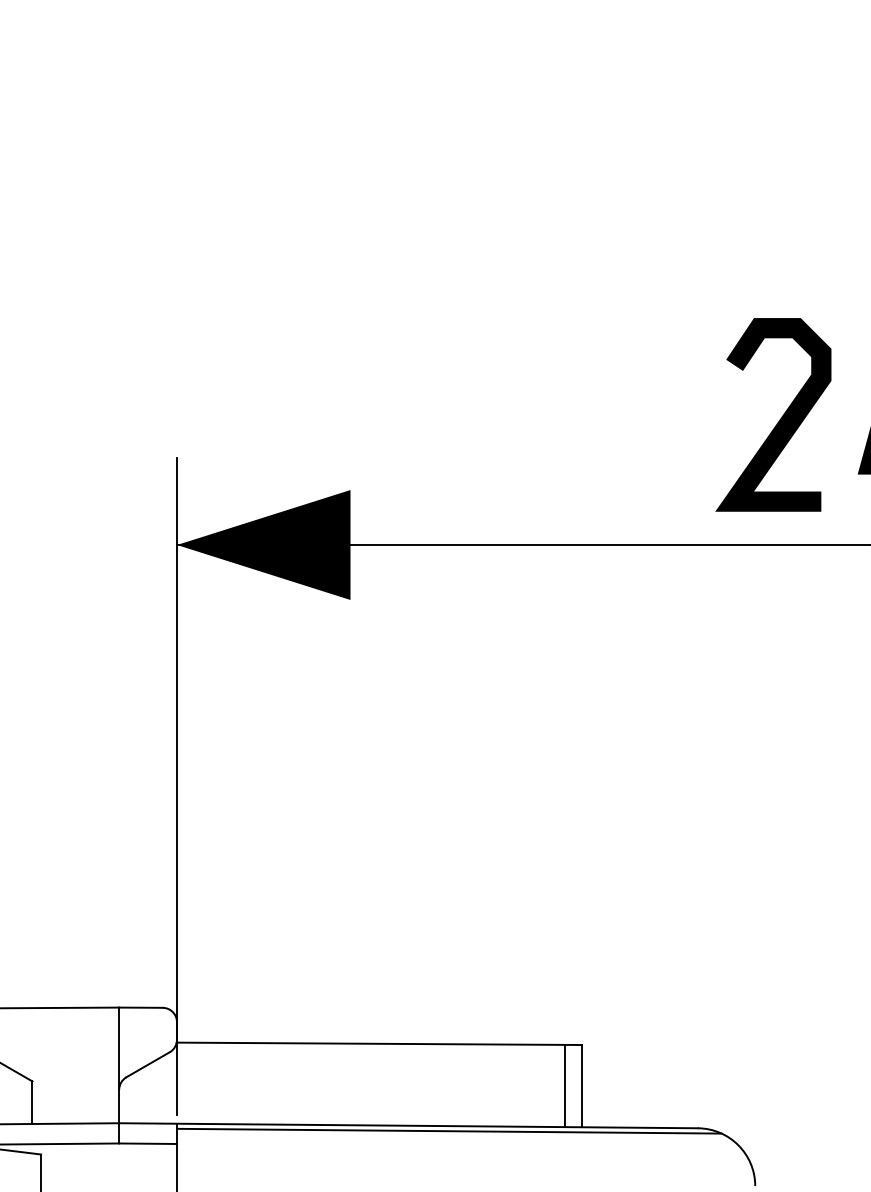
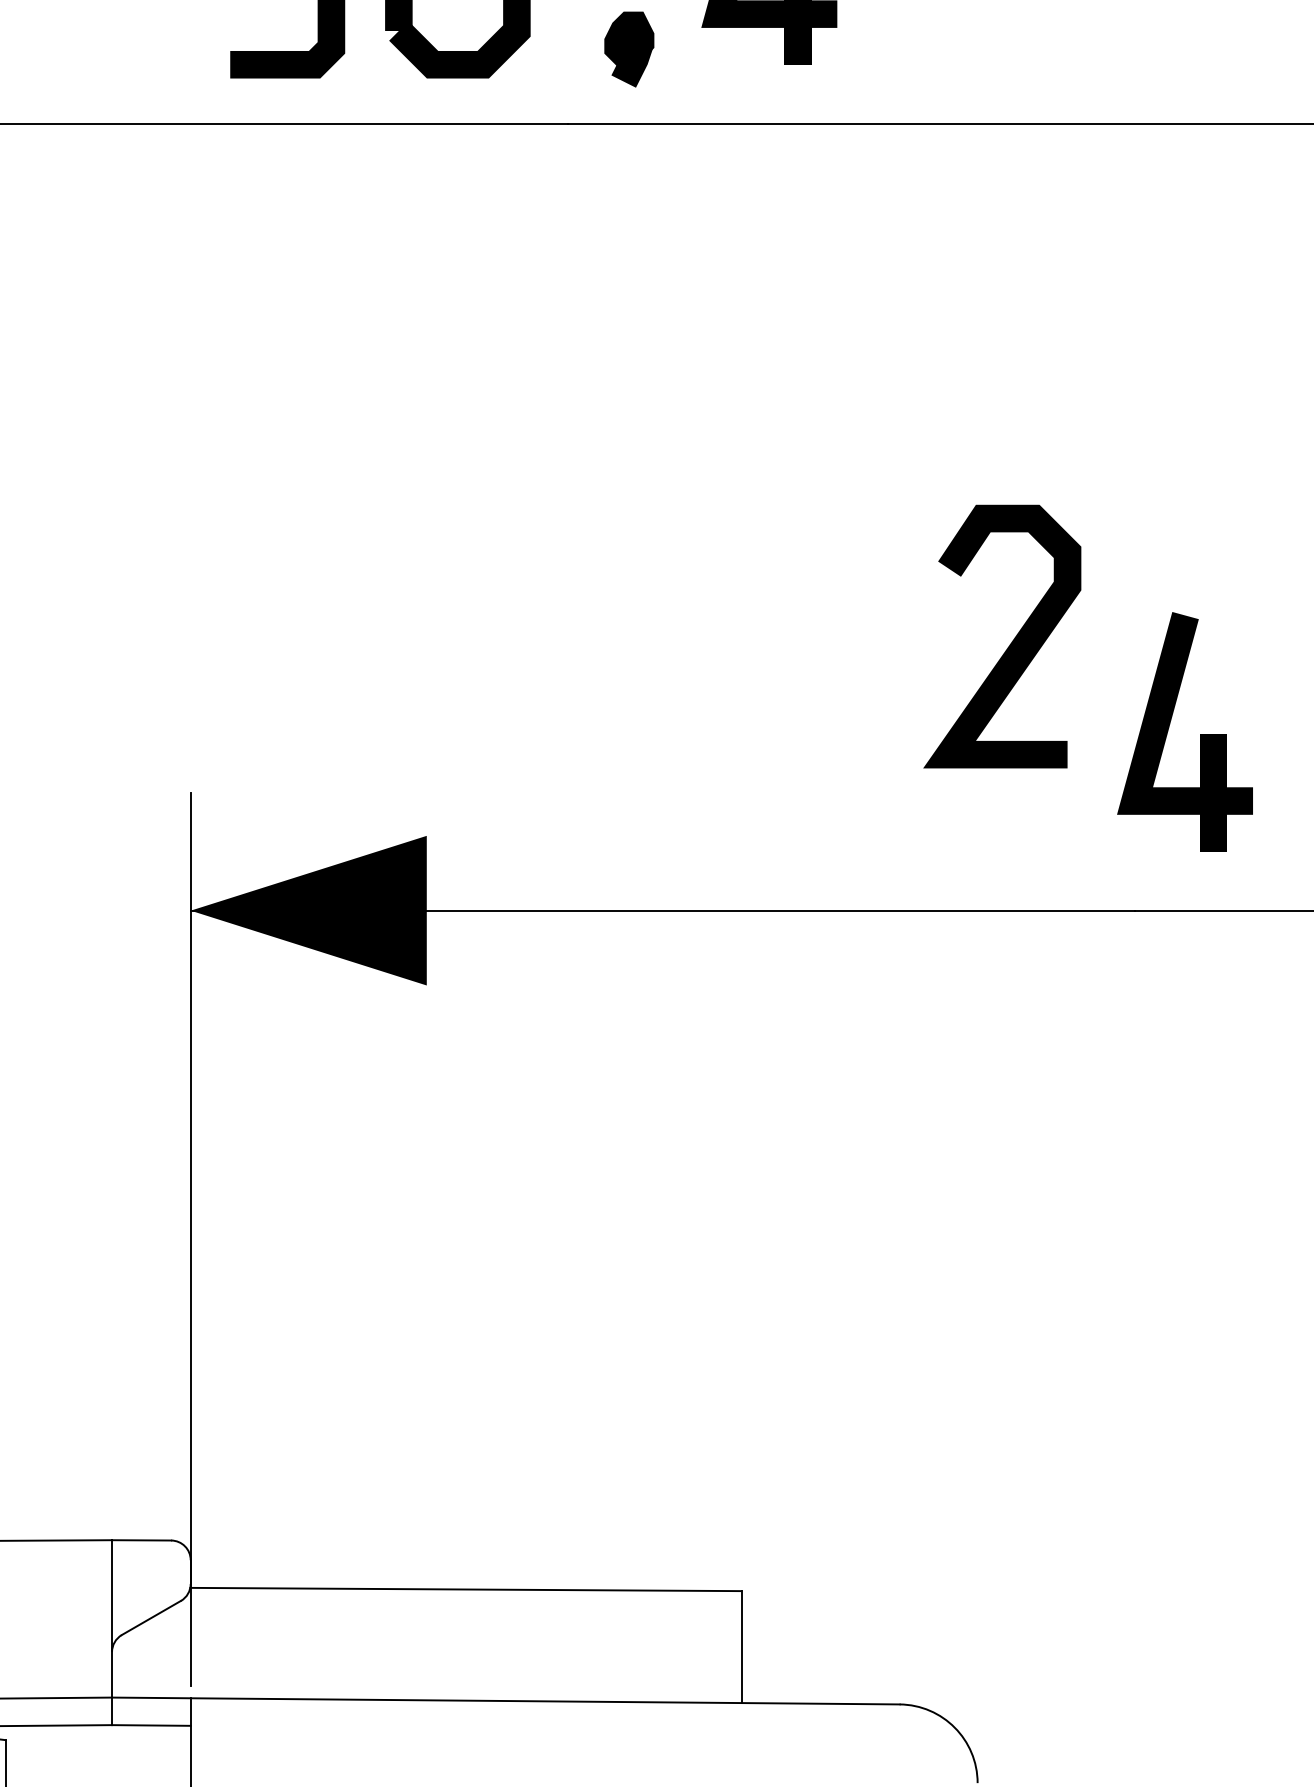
curve: (779, 419) -> (1010, 643), moved
line: (564, 1085) -> (718, 1646), removed
line: (448, 1131) -> (560, 1708), removed

